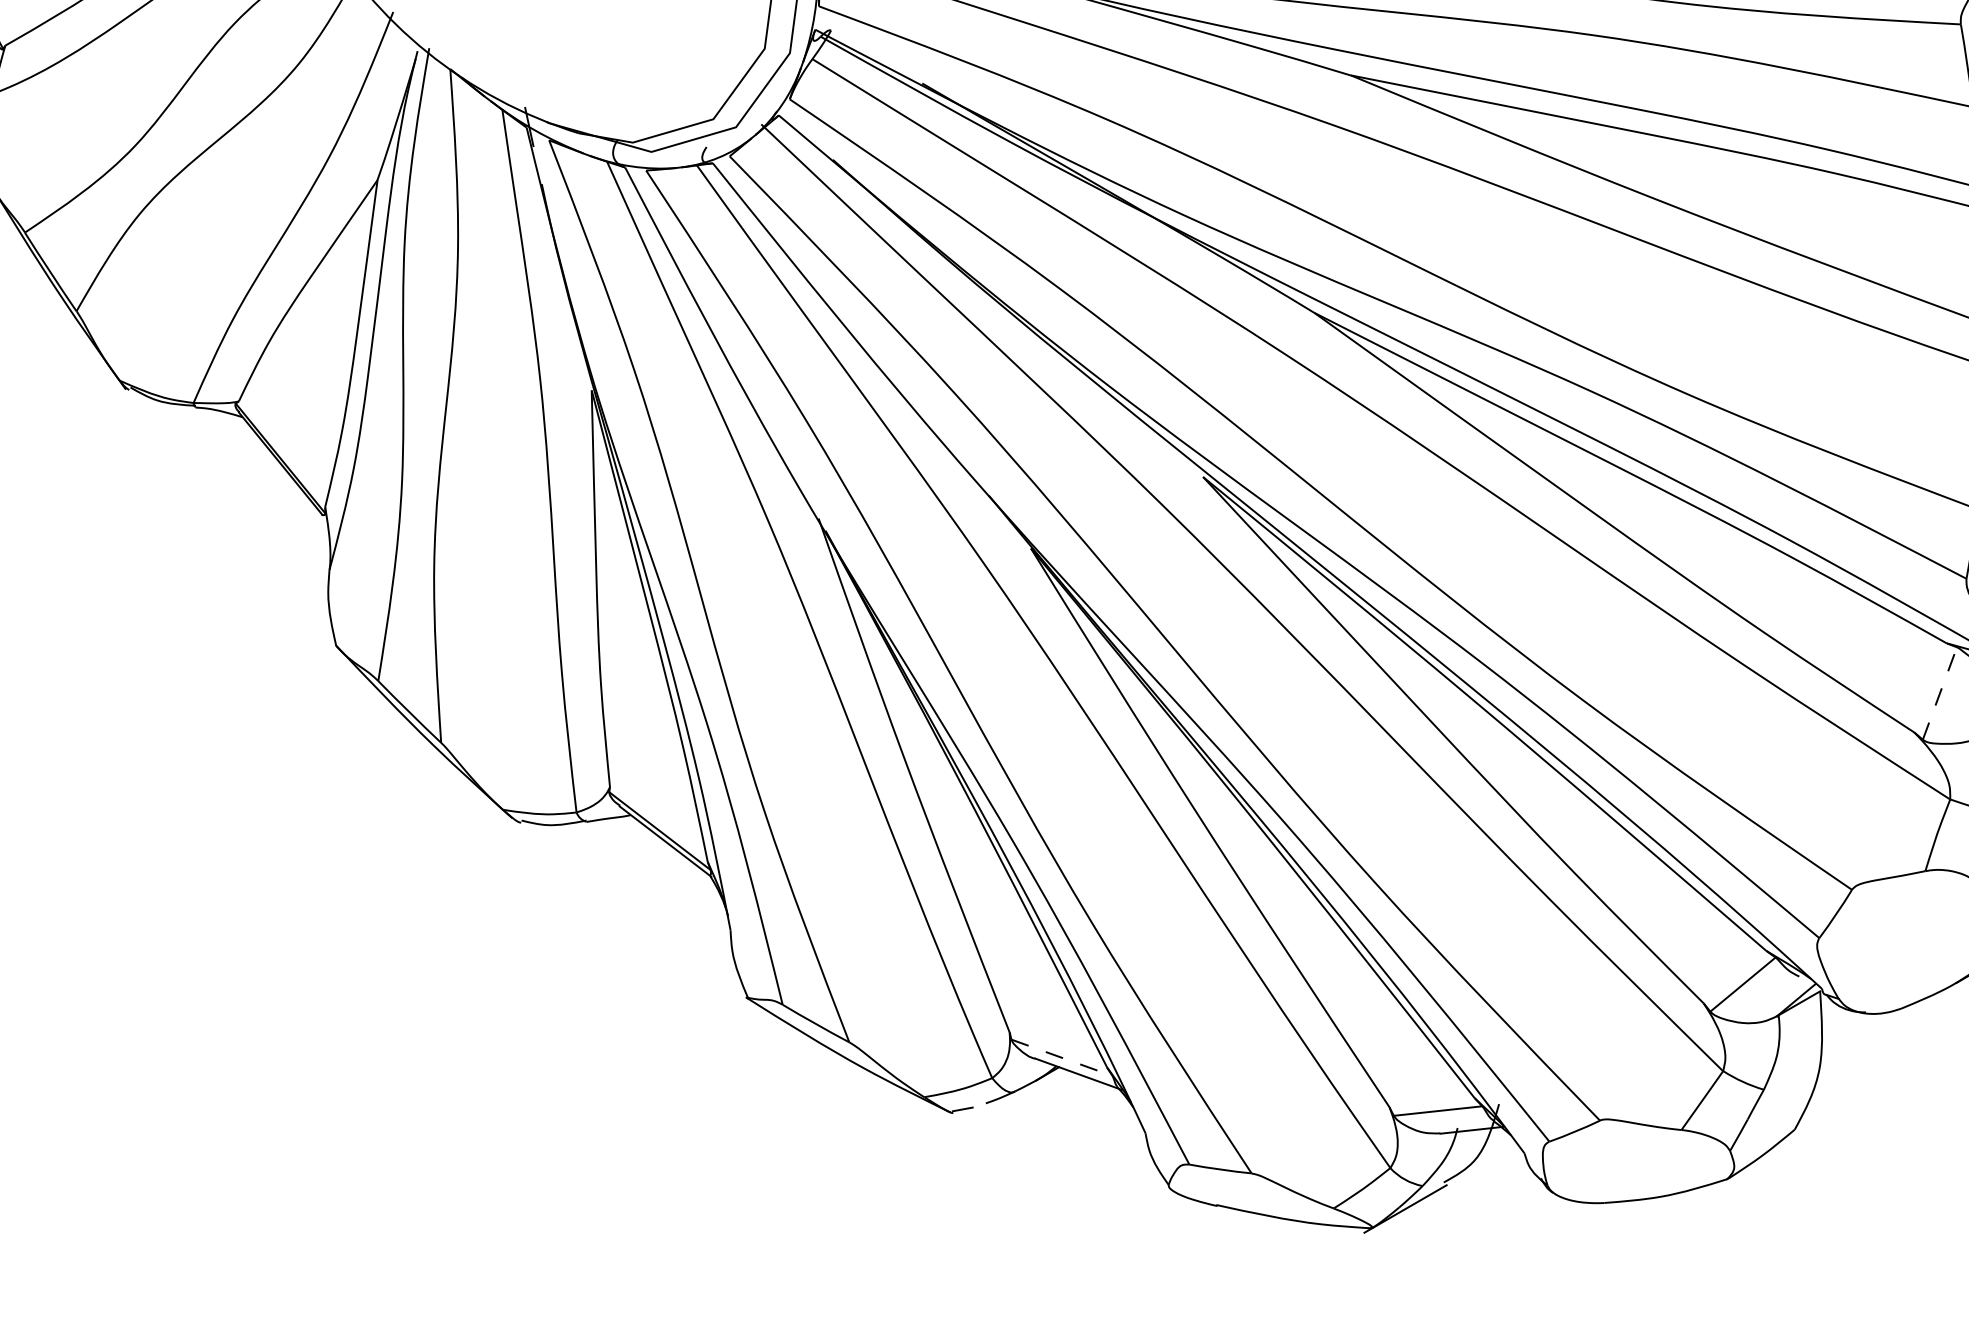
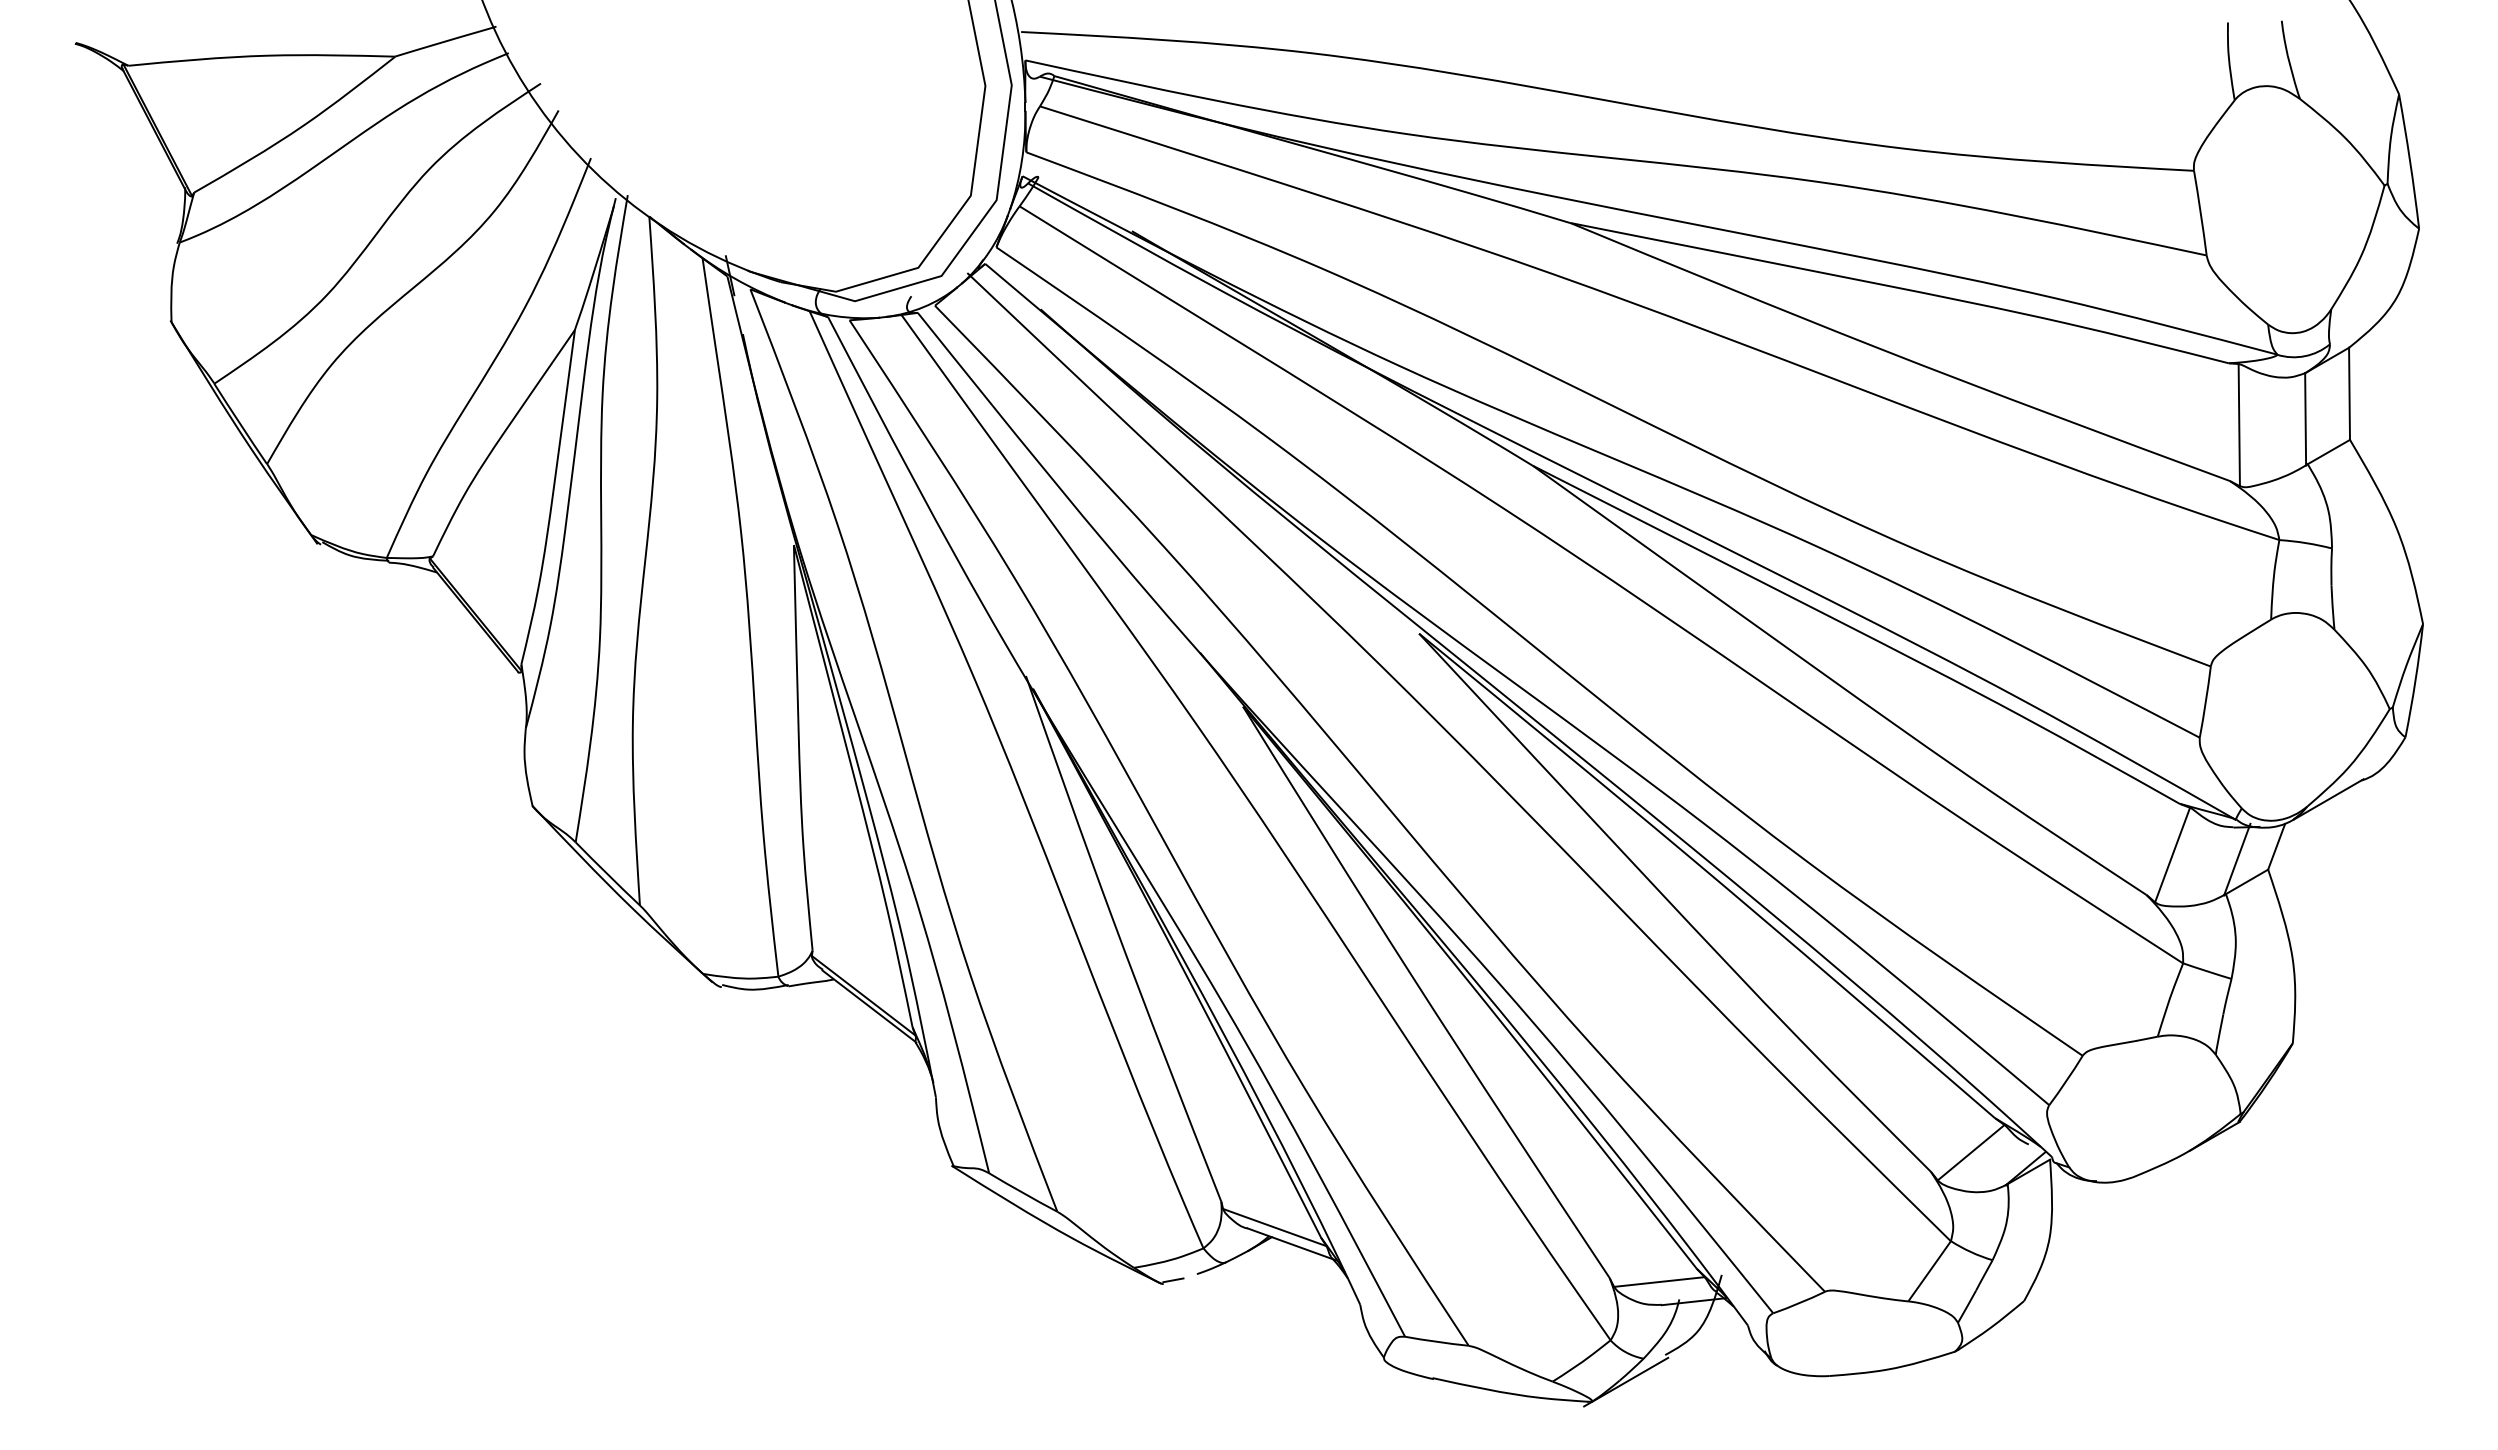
line: (1939, 692) -> (2172, 854), dashed -> solid
line: (1061, 1057) -> (1274, 1227), dashed -> solid

